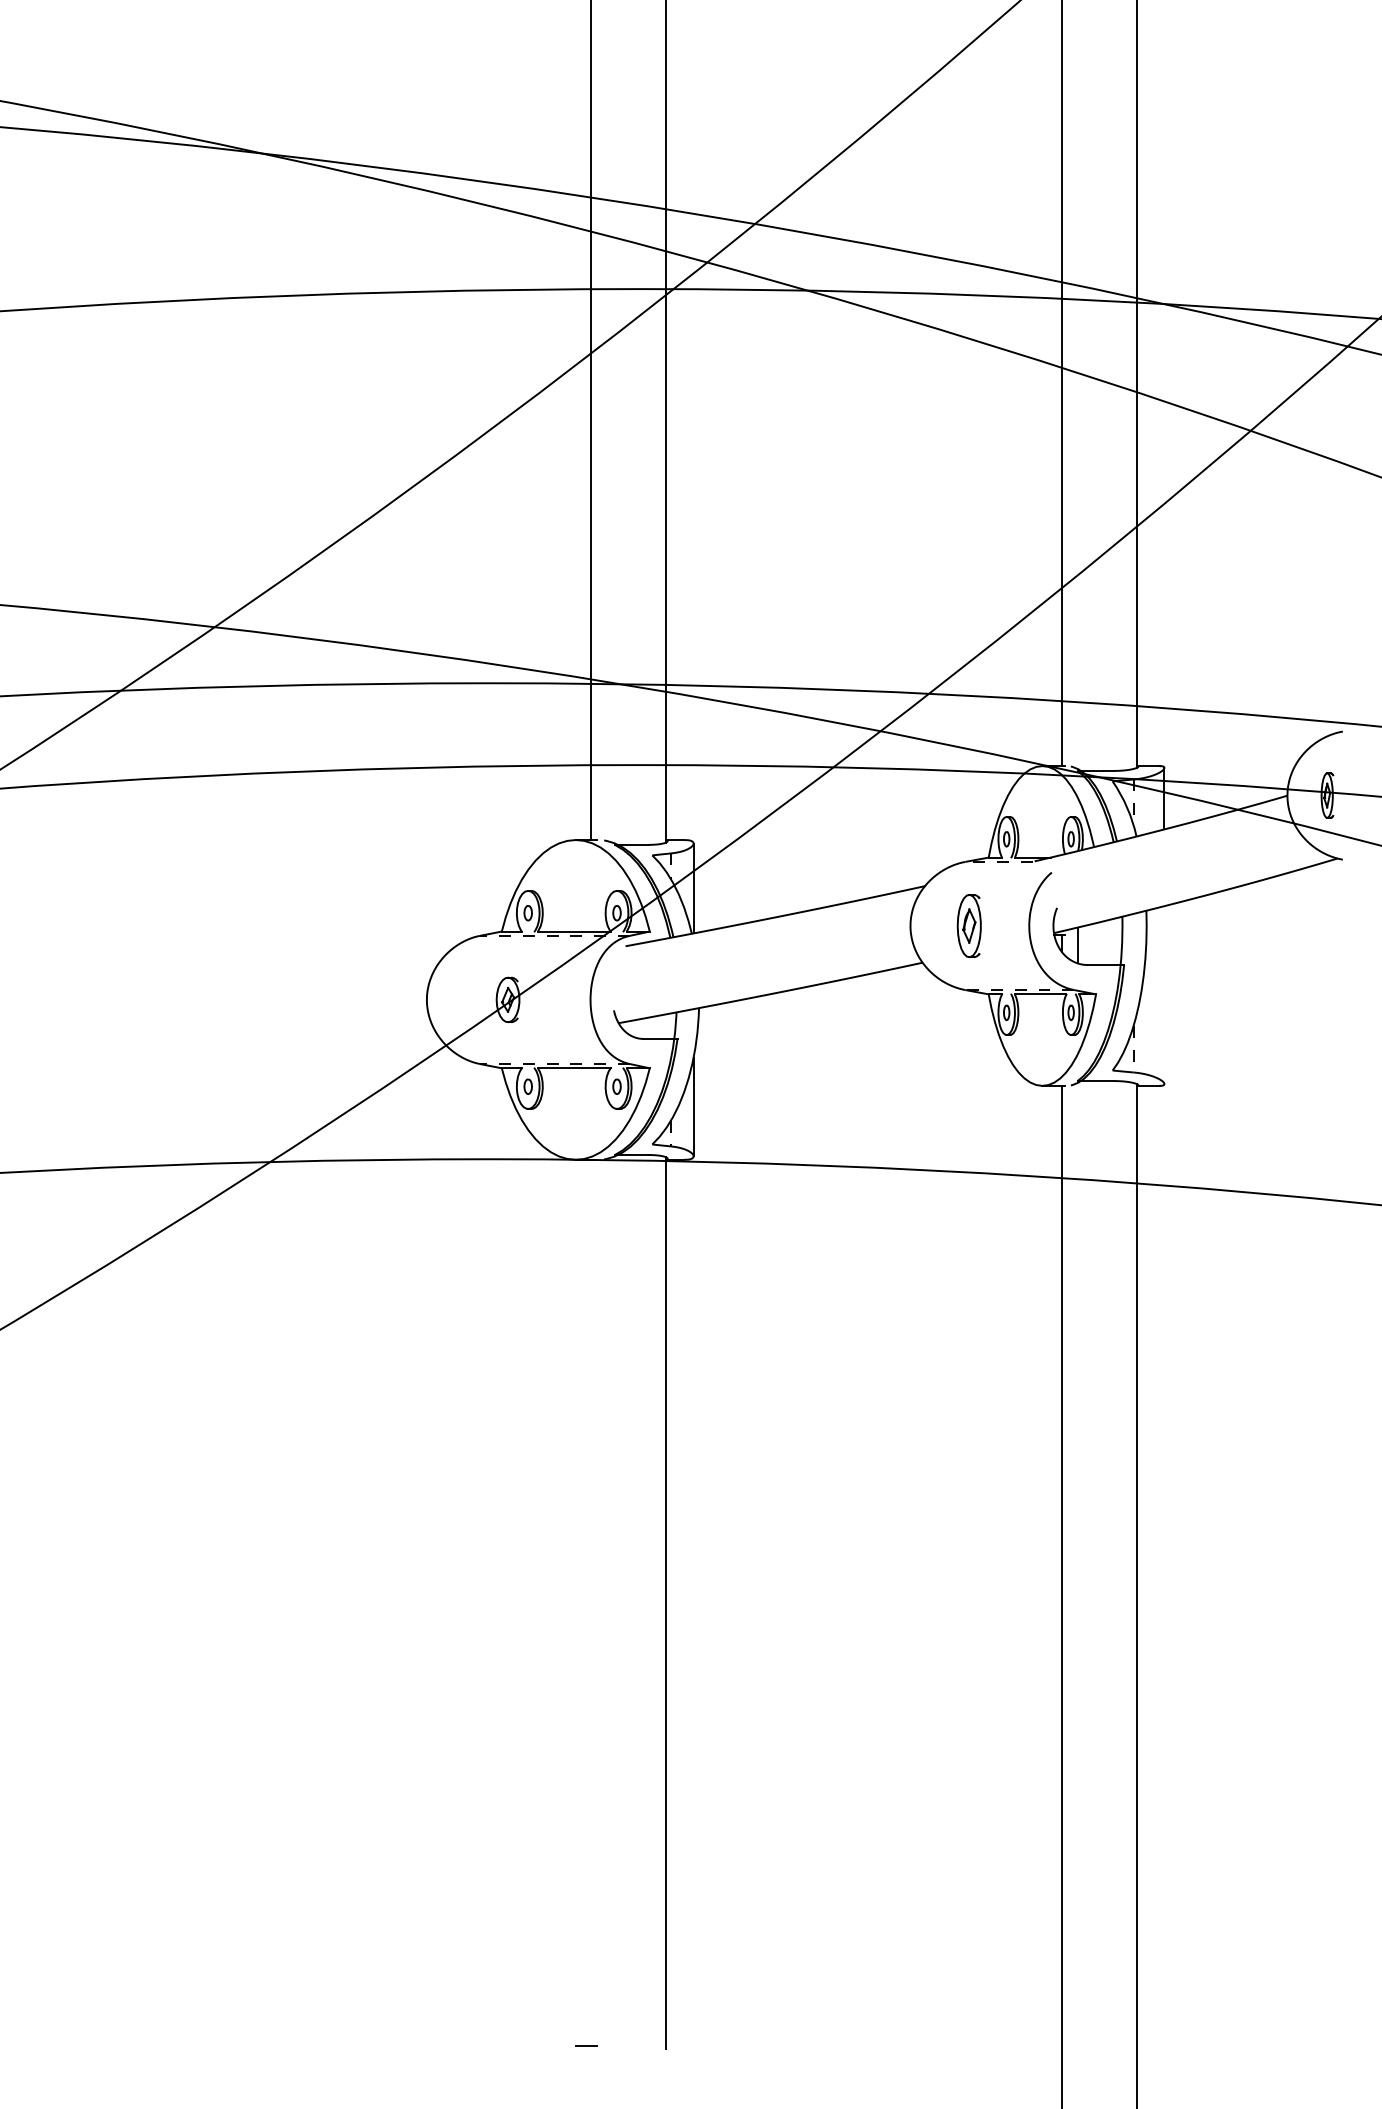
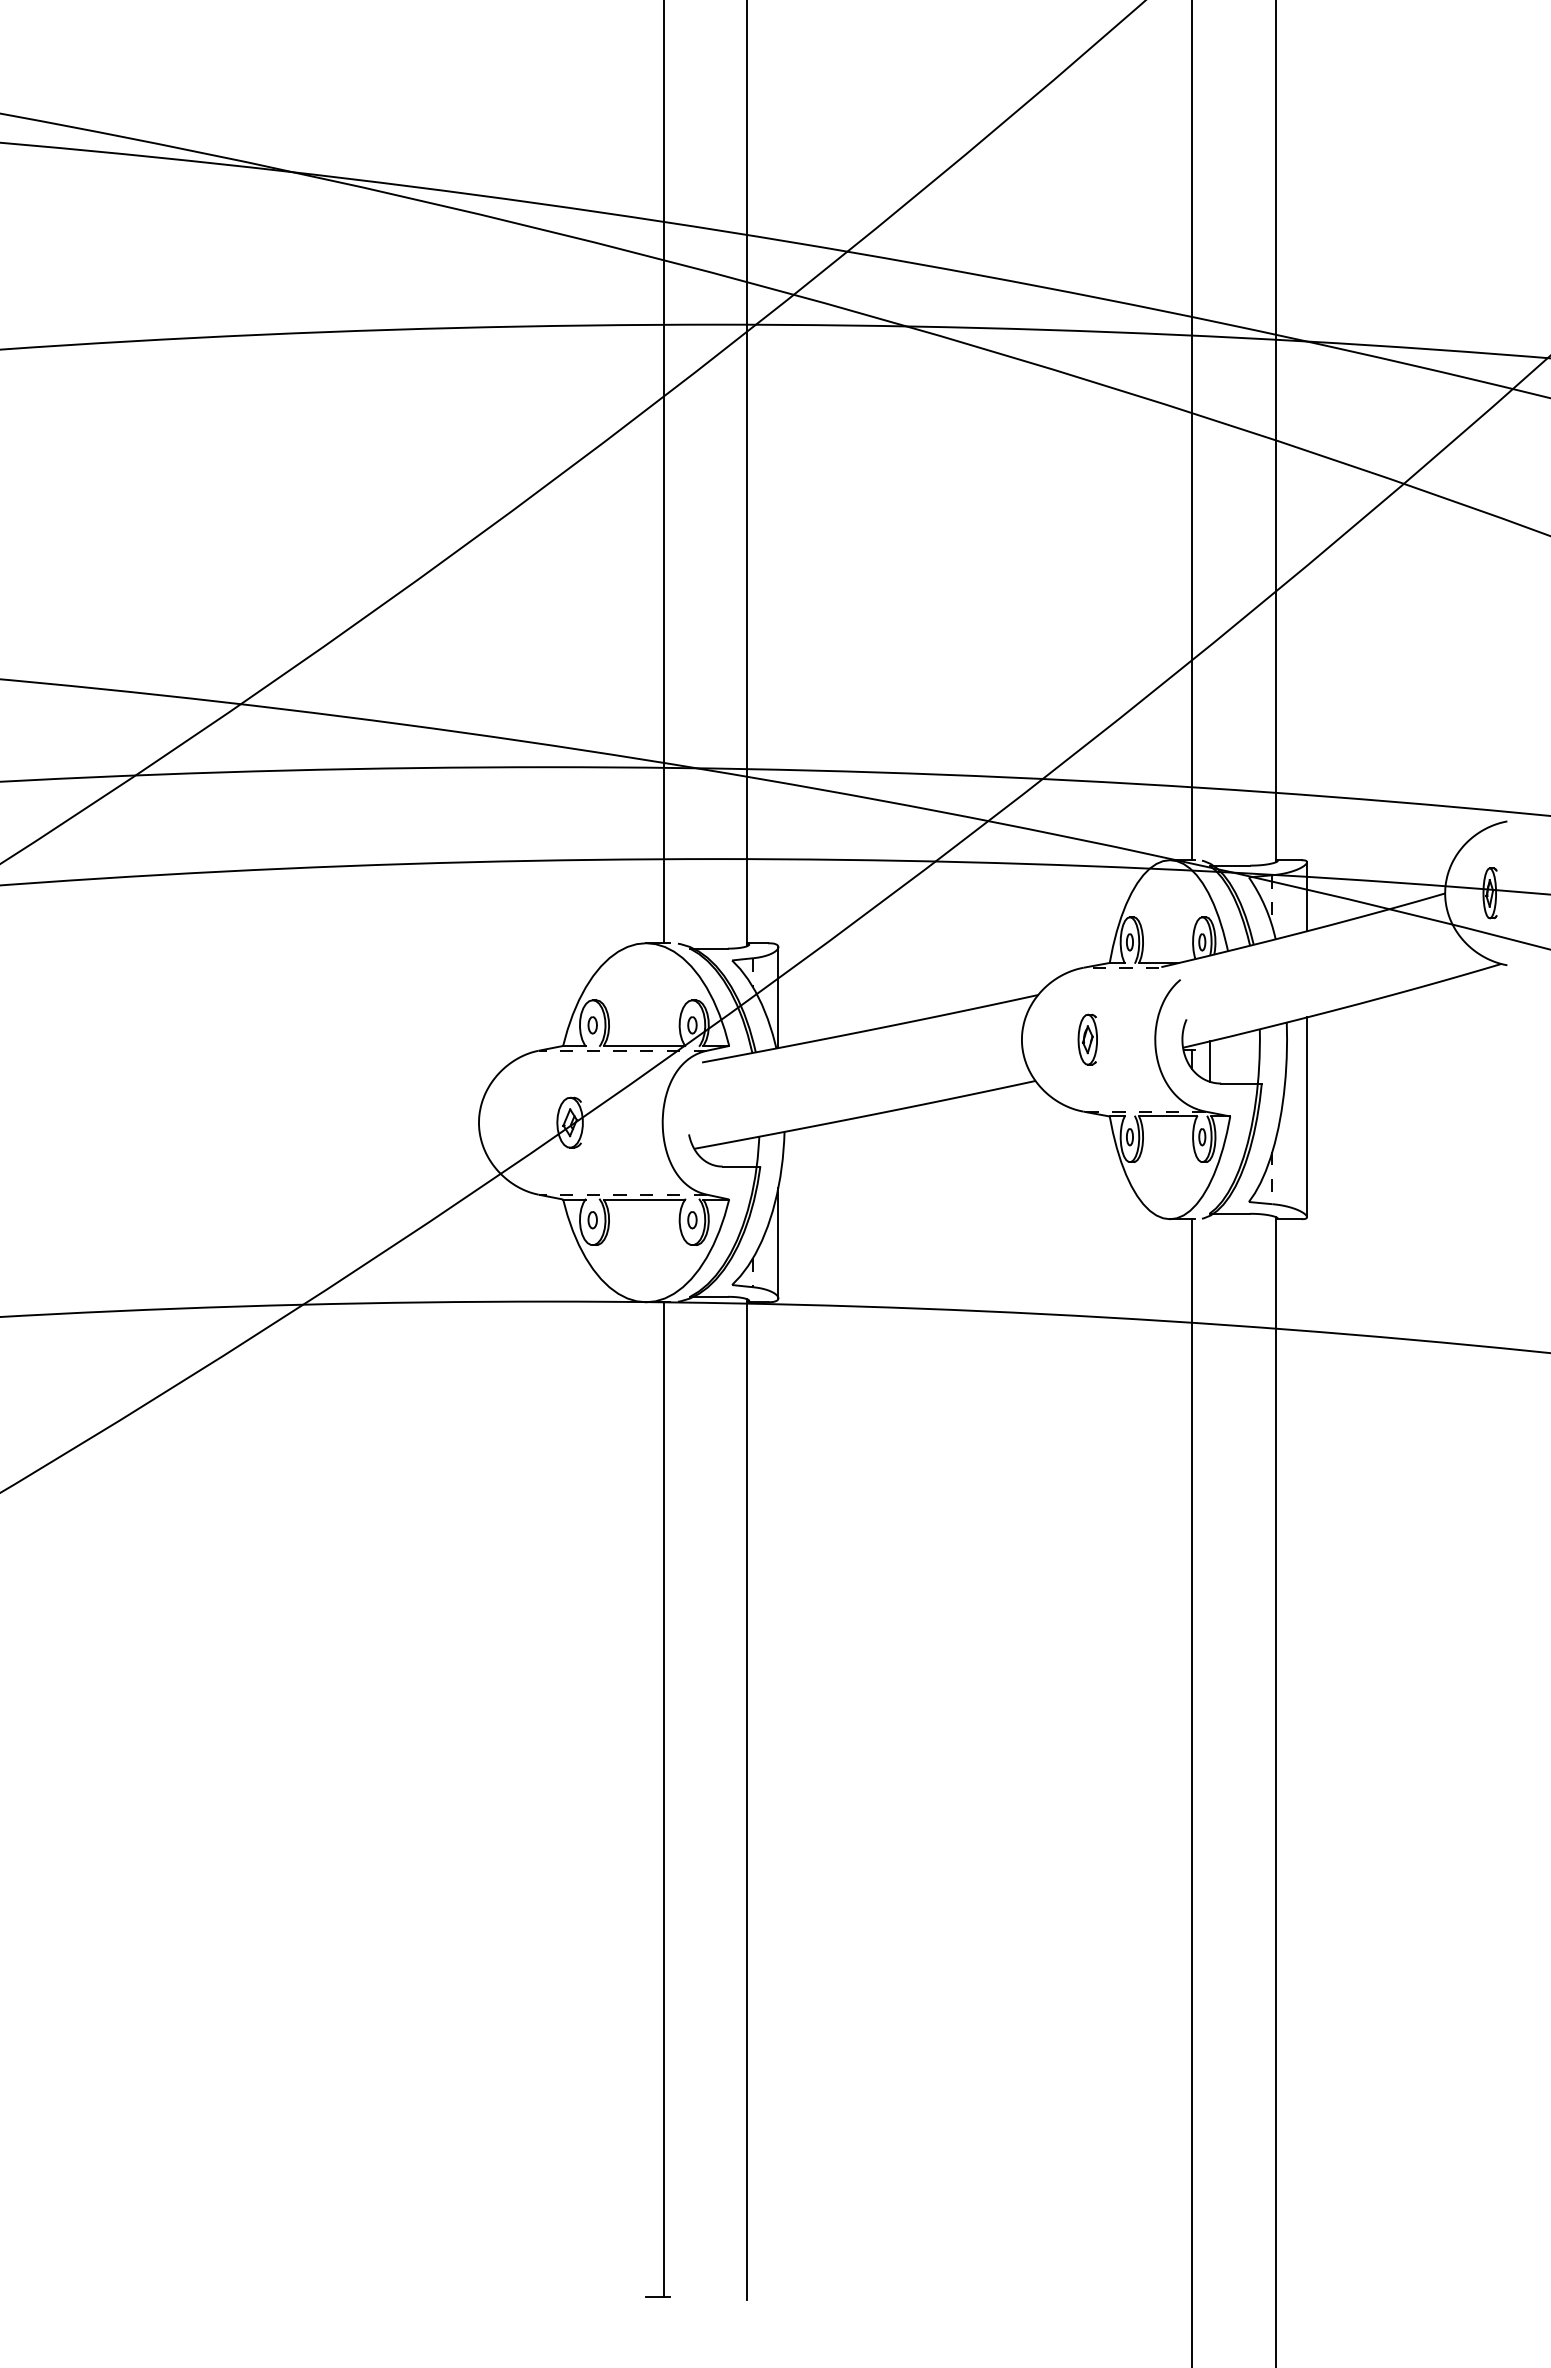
part: (968, 925) -> (1087, 1039), size x0.71
line: (1164, 995) -> (1307, 1117), added
line: (591, 1602) -> (663, 1799), added

